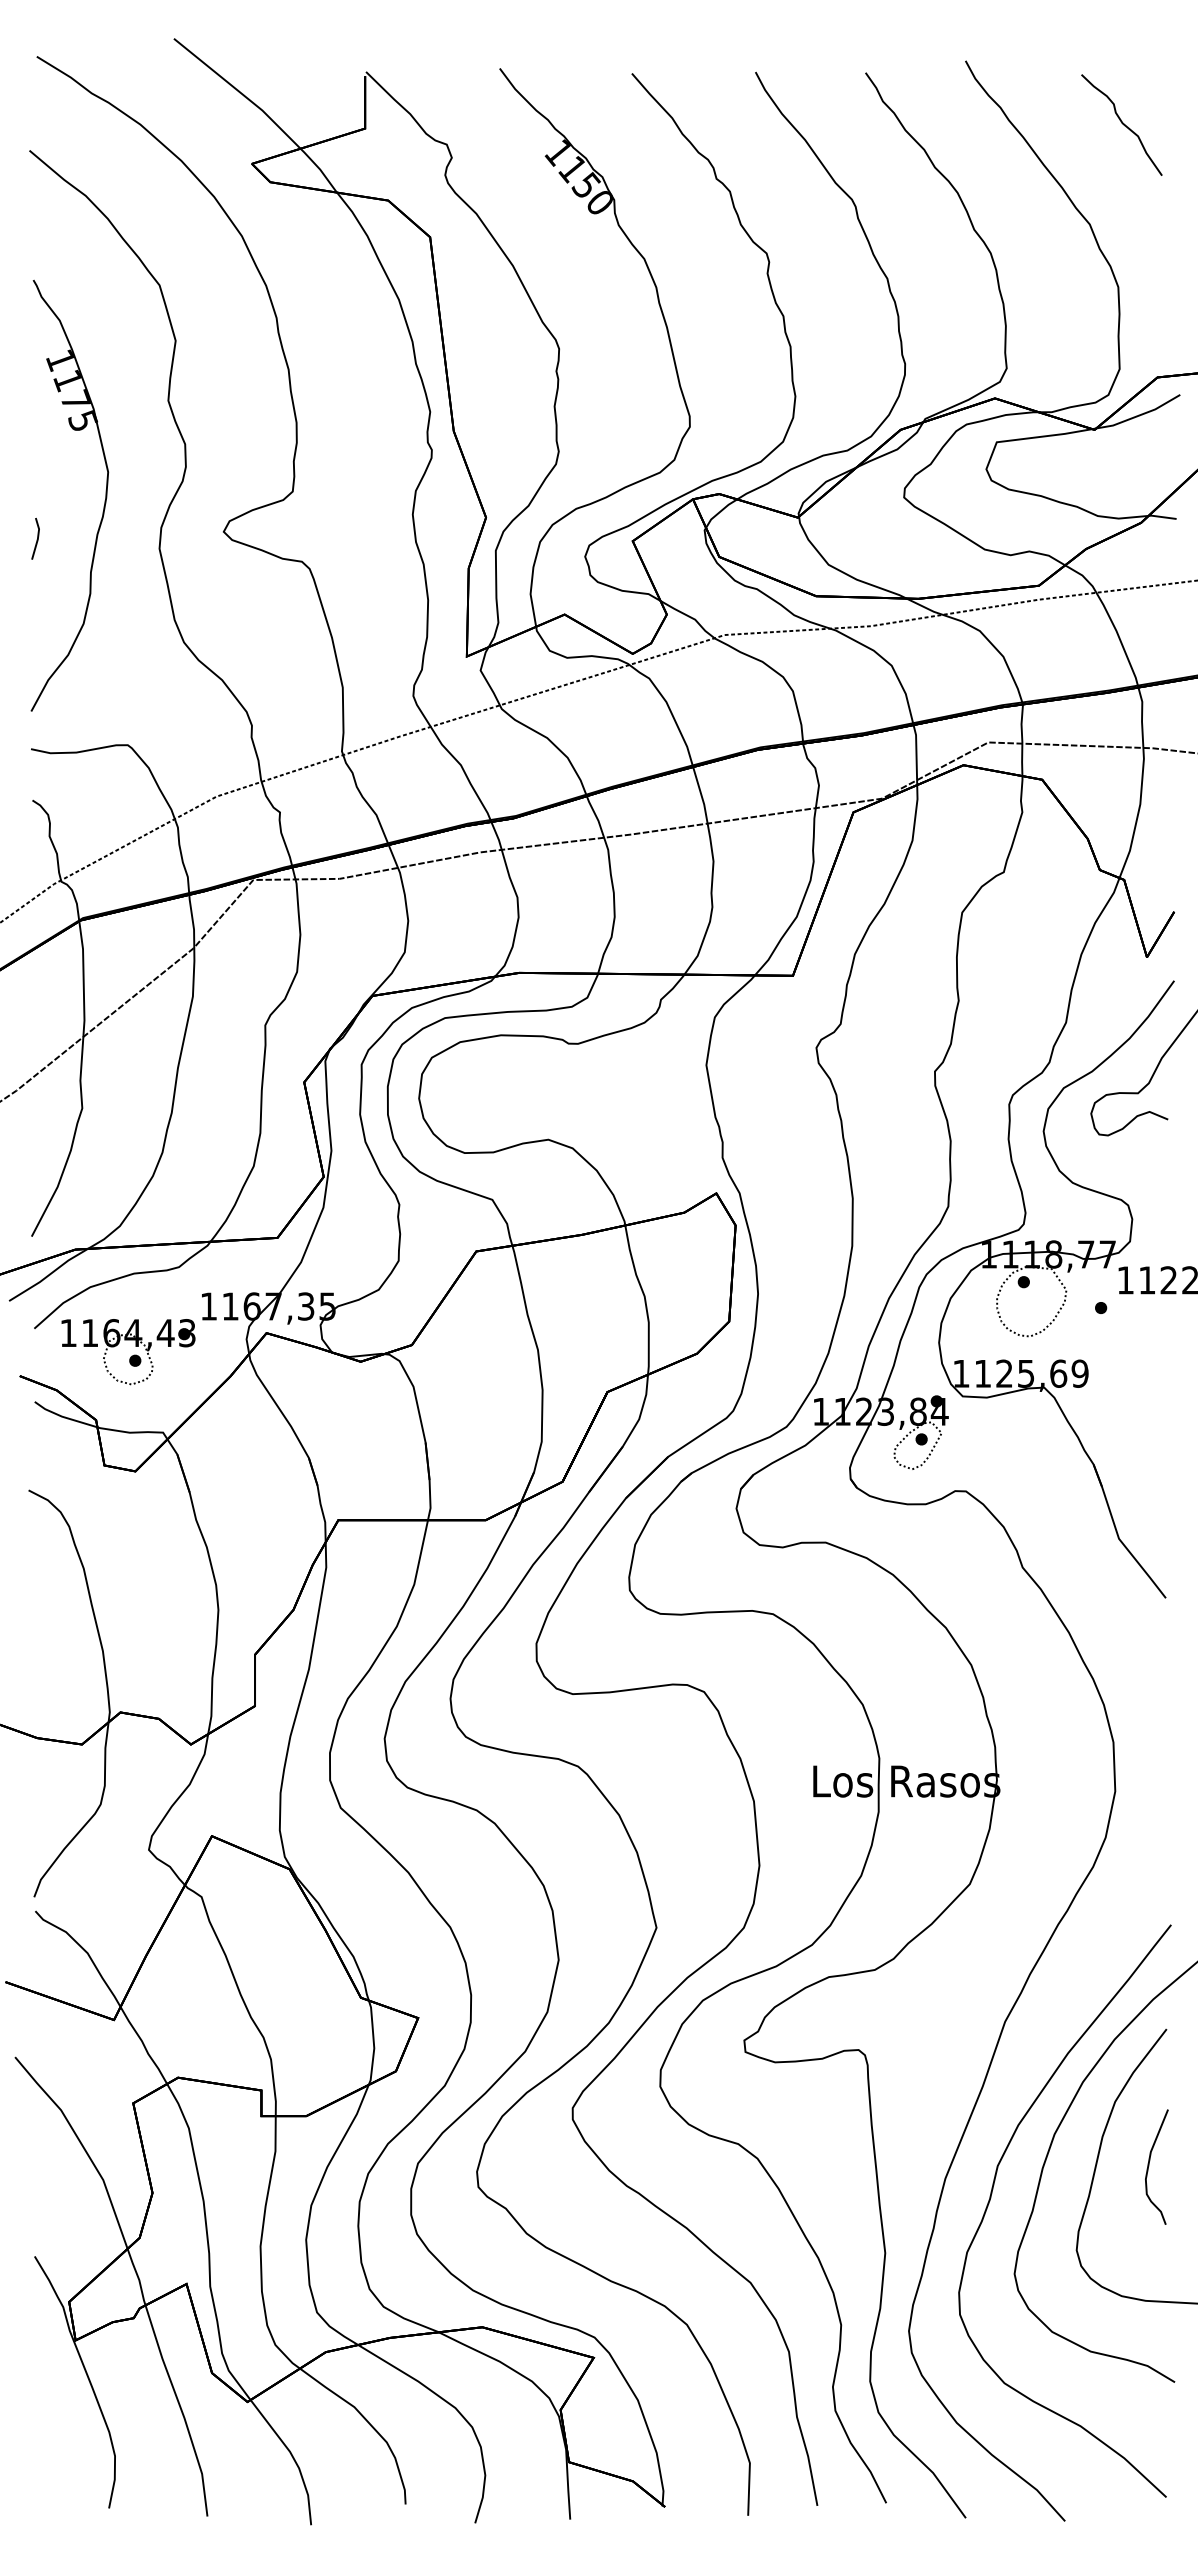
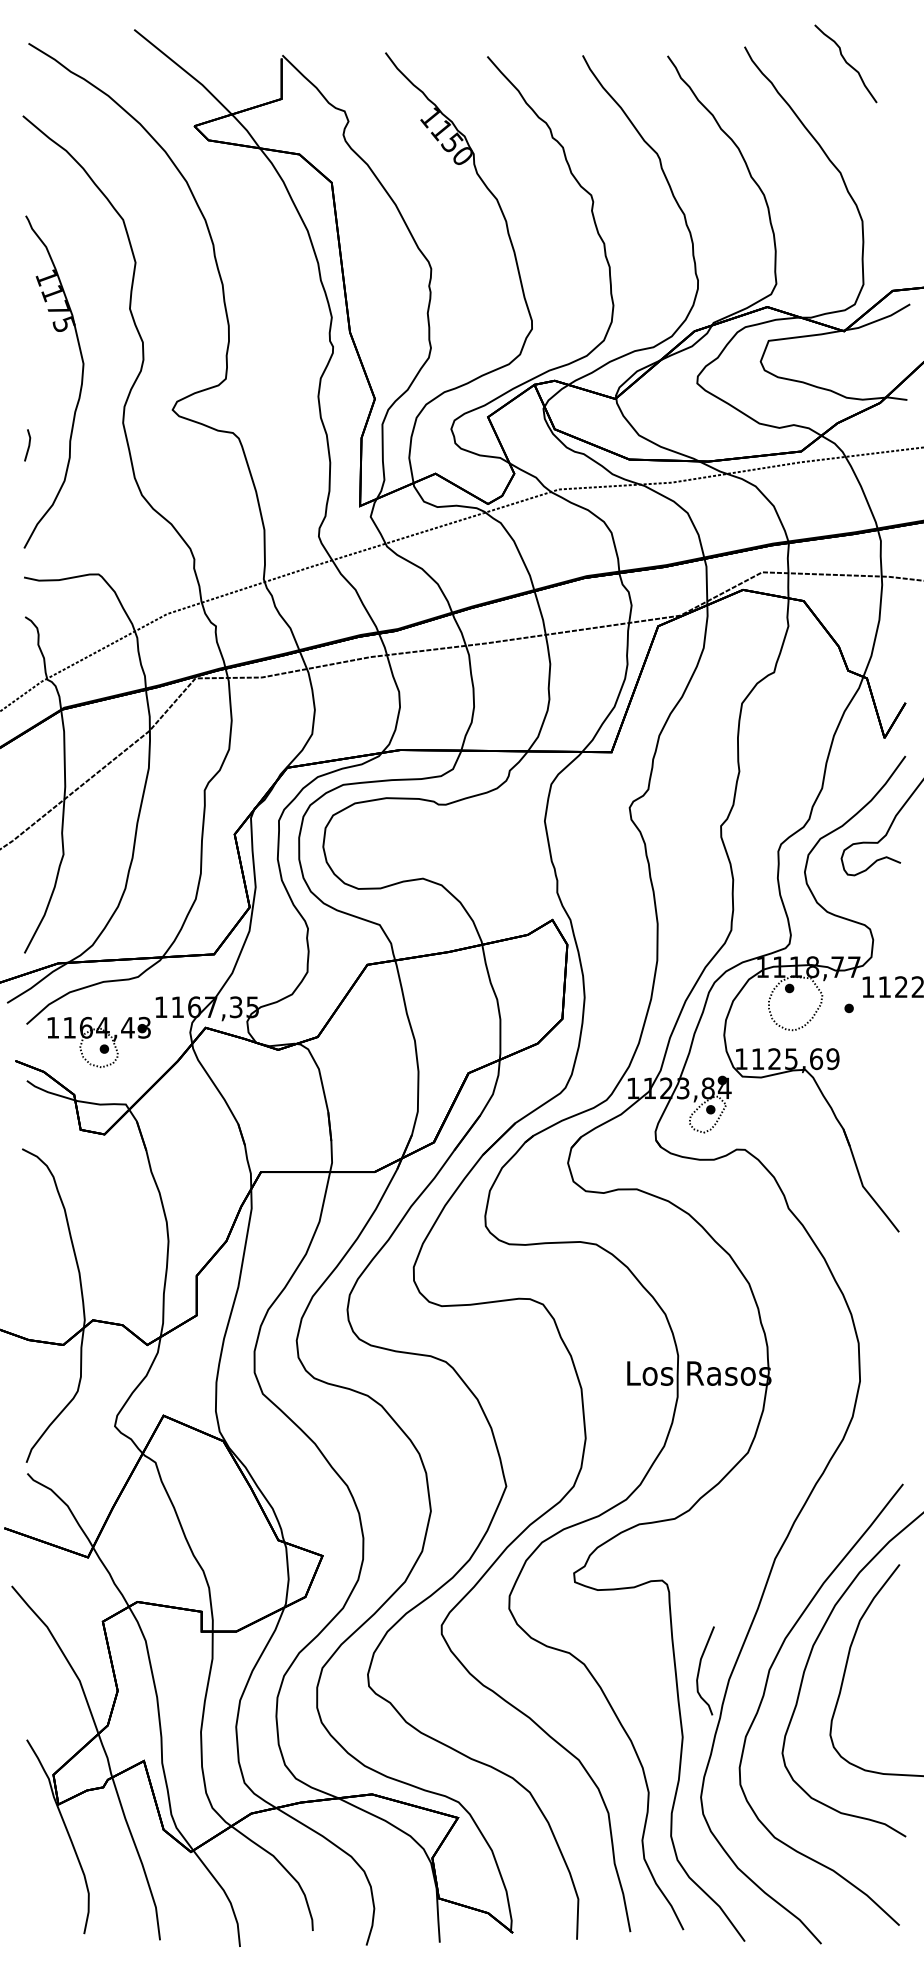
curve: (1121, 123) -> (845, 62), moved
line: (36, 539) -> (28, 445), moved
curve: (1149, 2166) -> (699, 1670), moved

